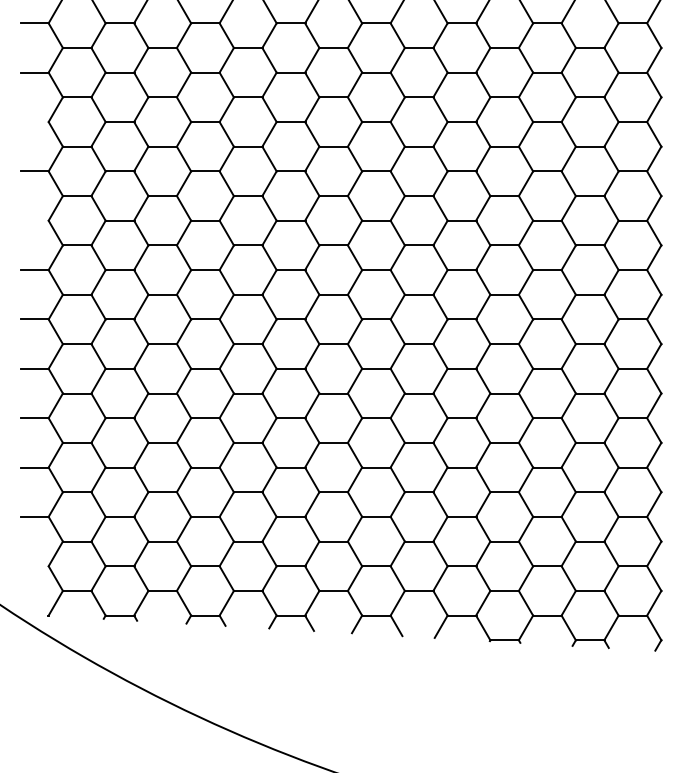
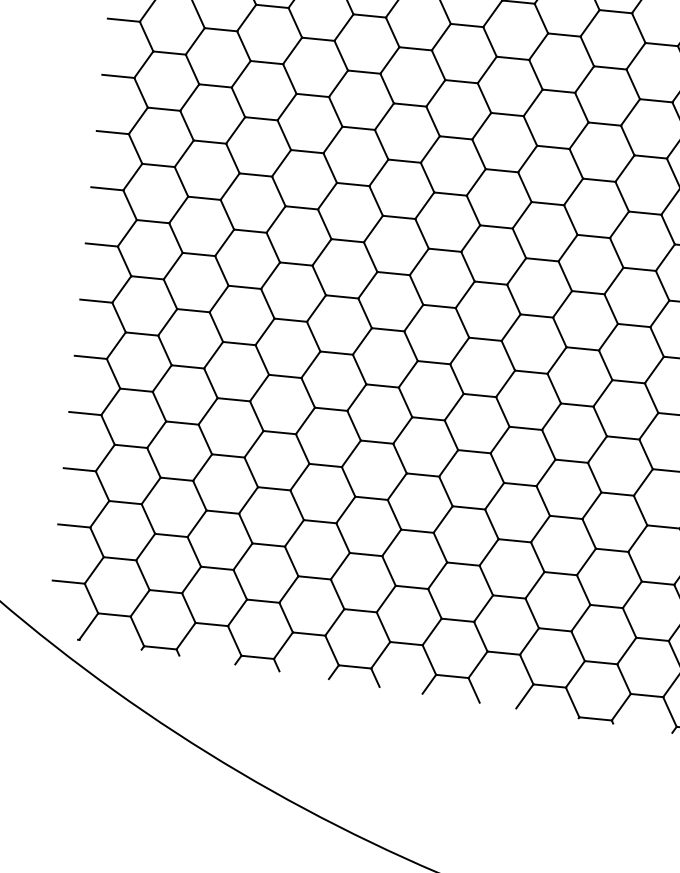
line: (34, 122) -> (118, 76), added
line: (34, 220) -> (107, 188), added
line: (34, 566) -> (68, 582), added

